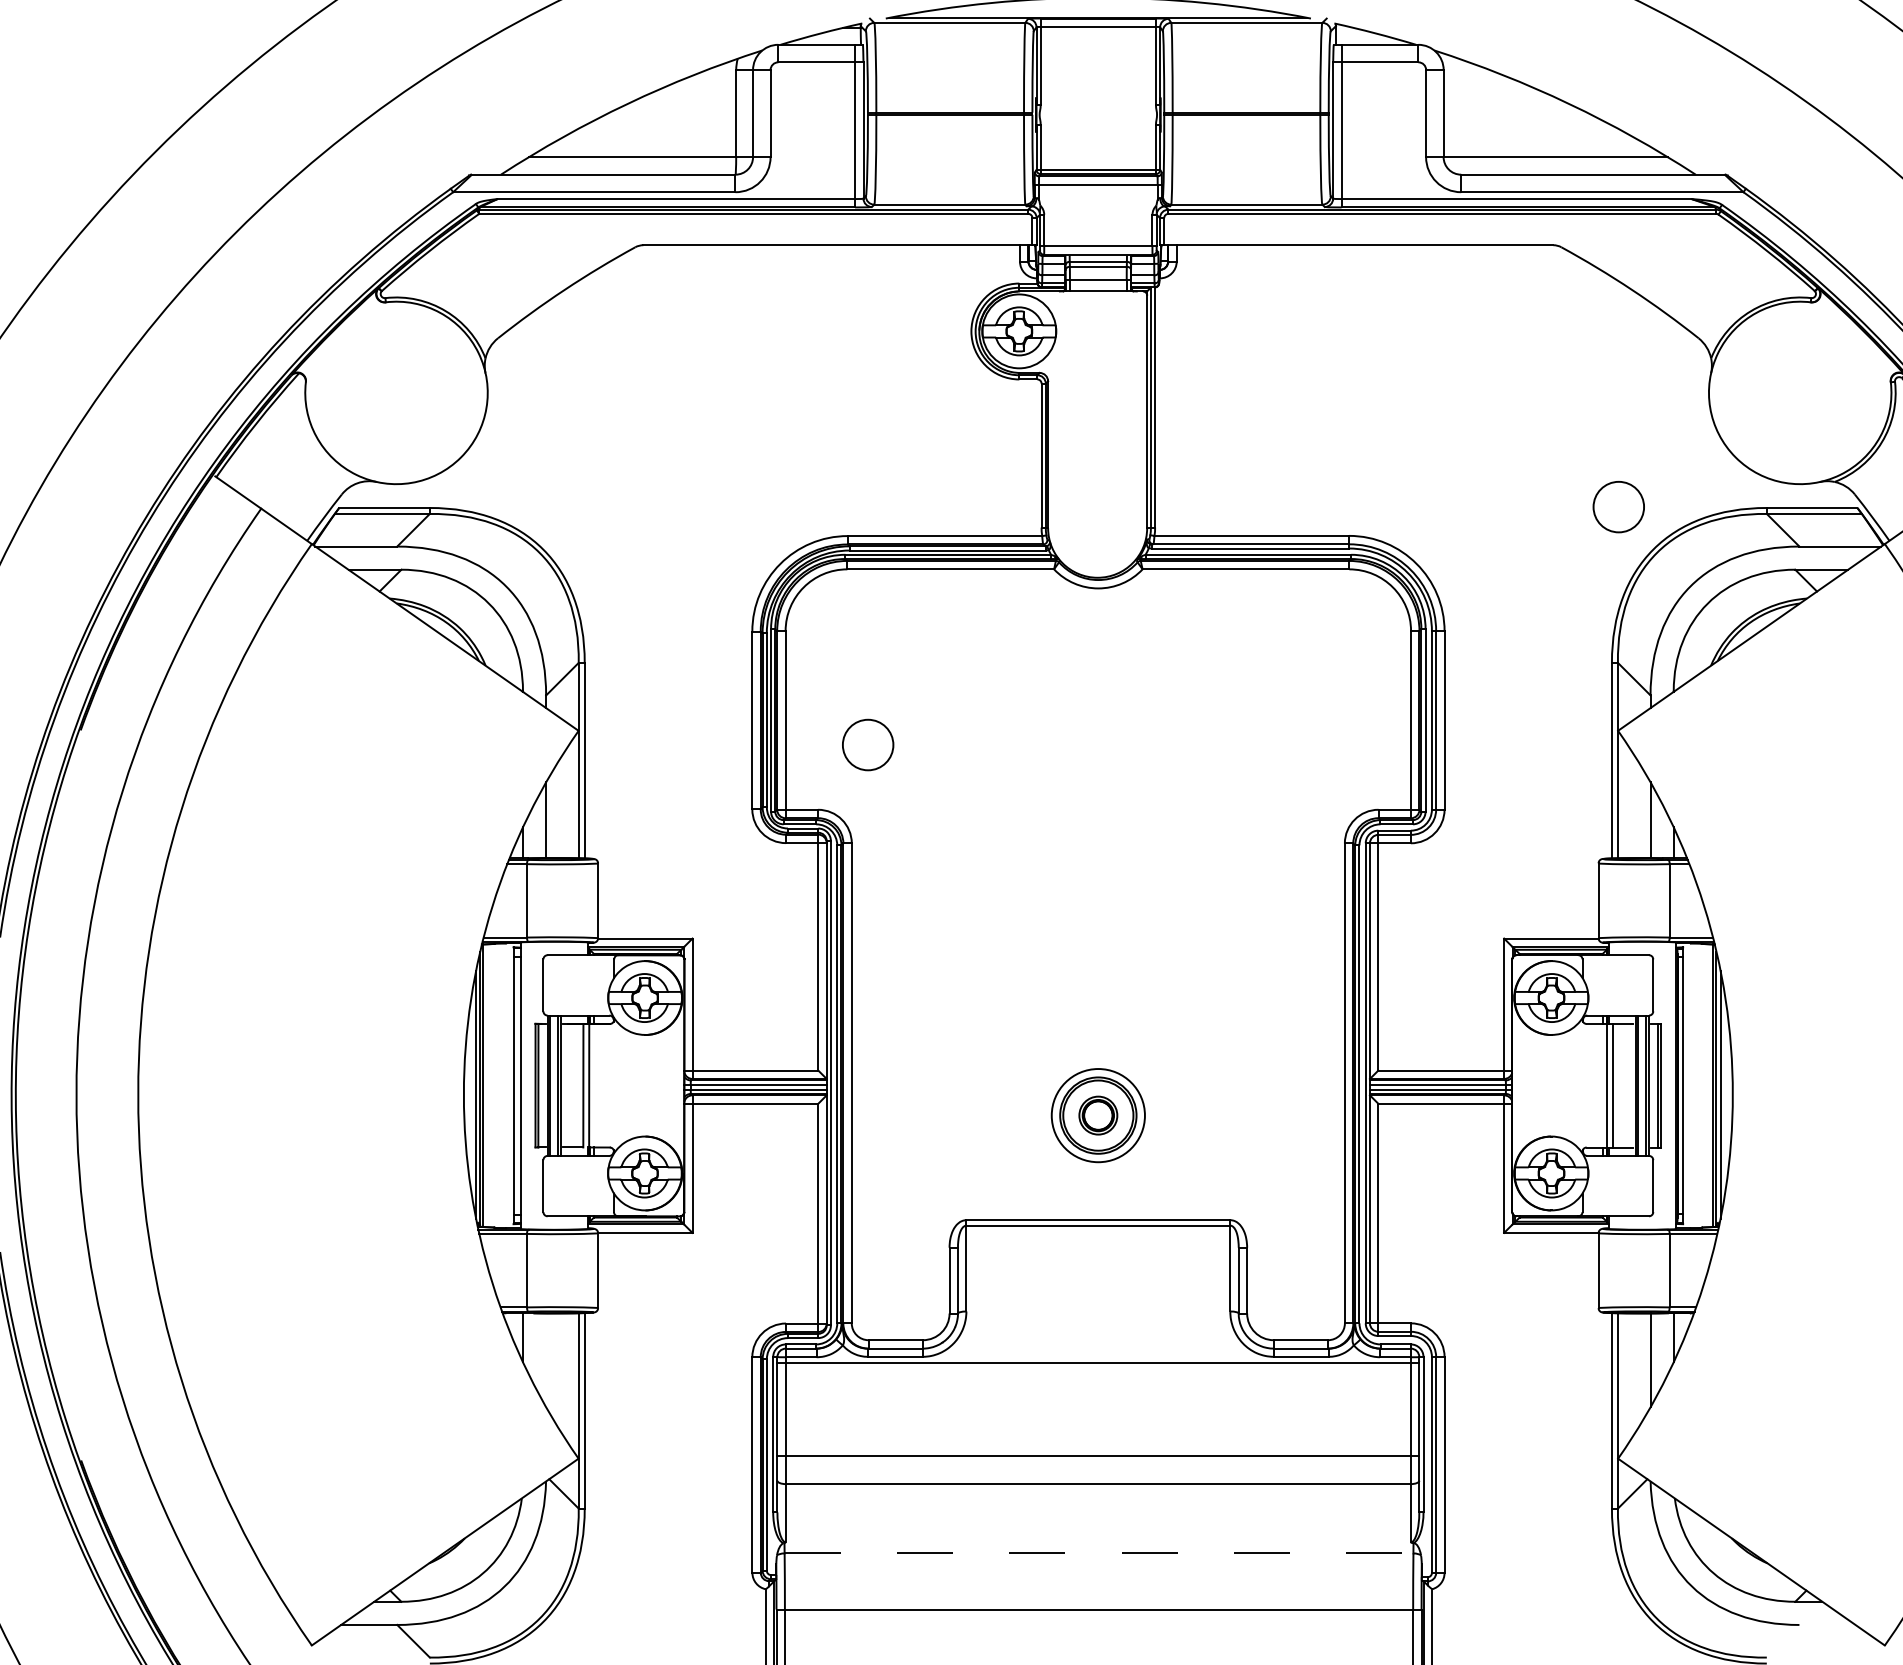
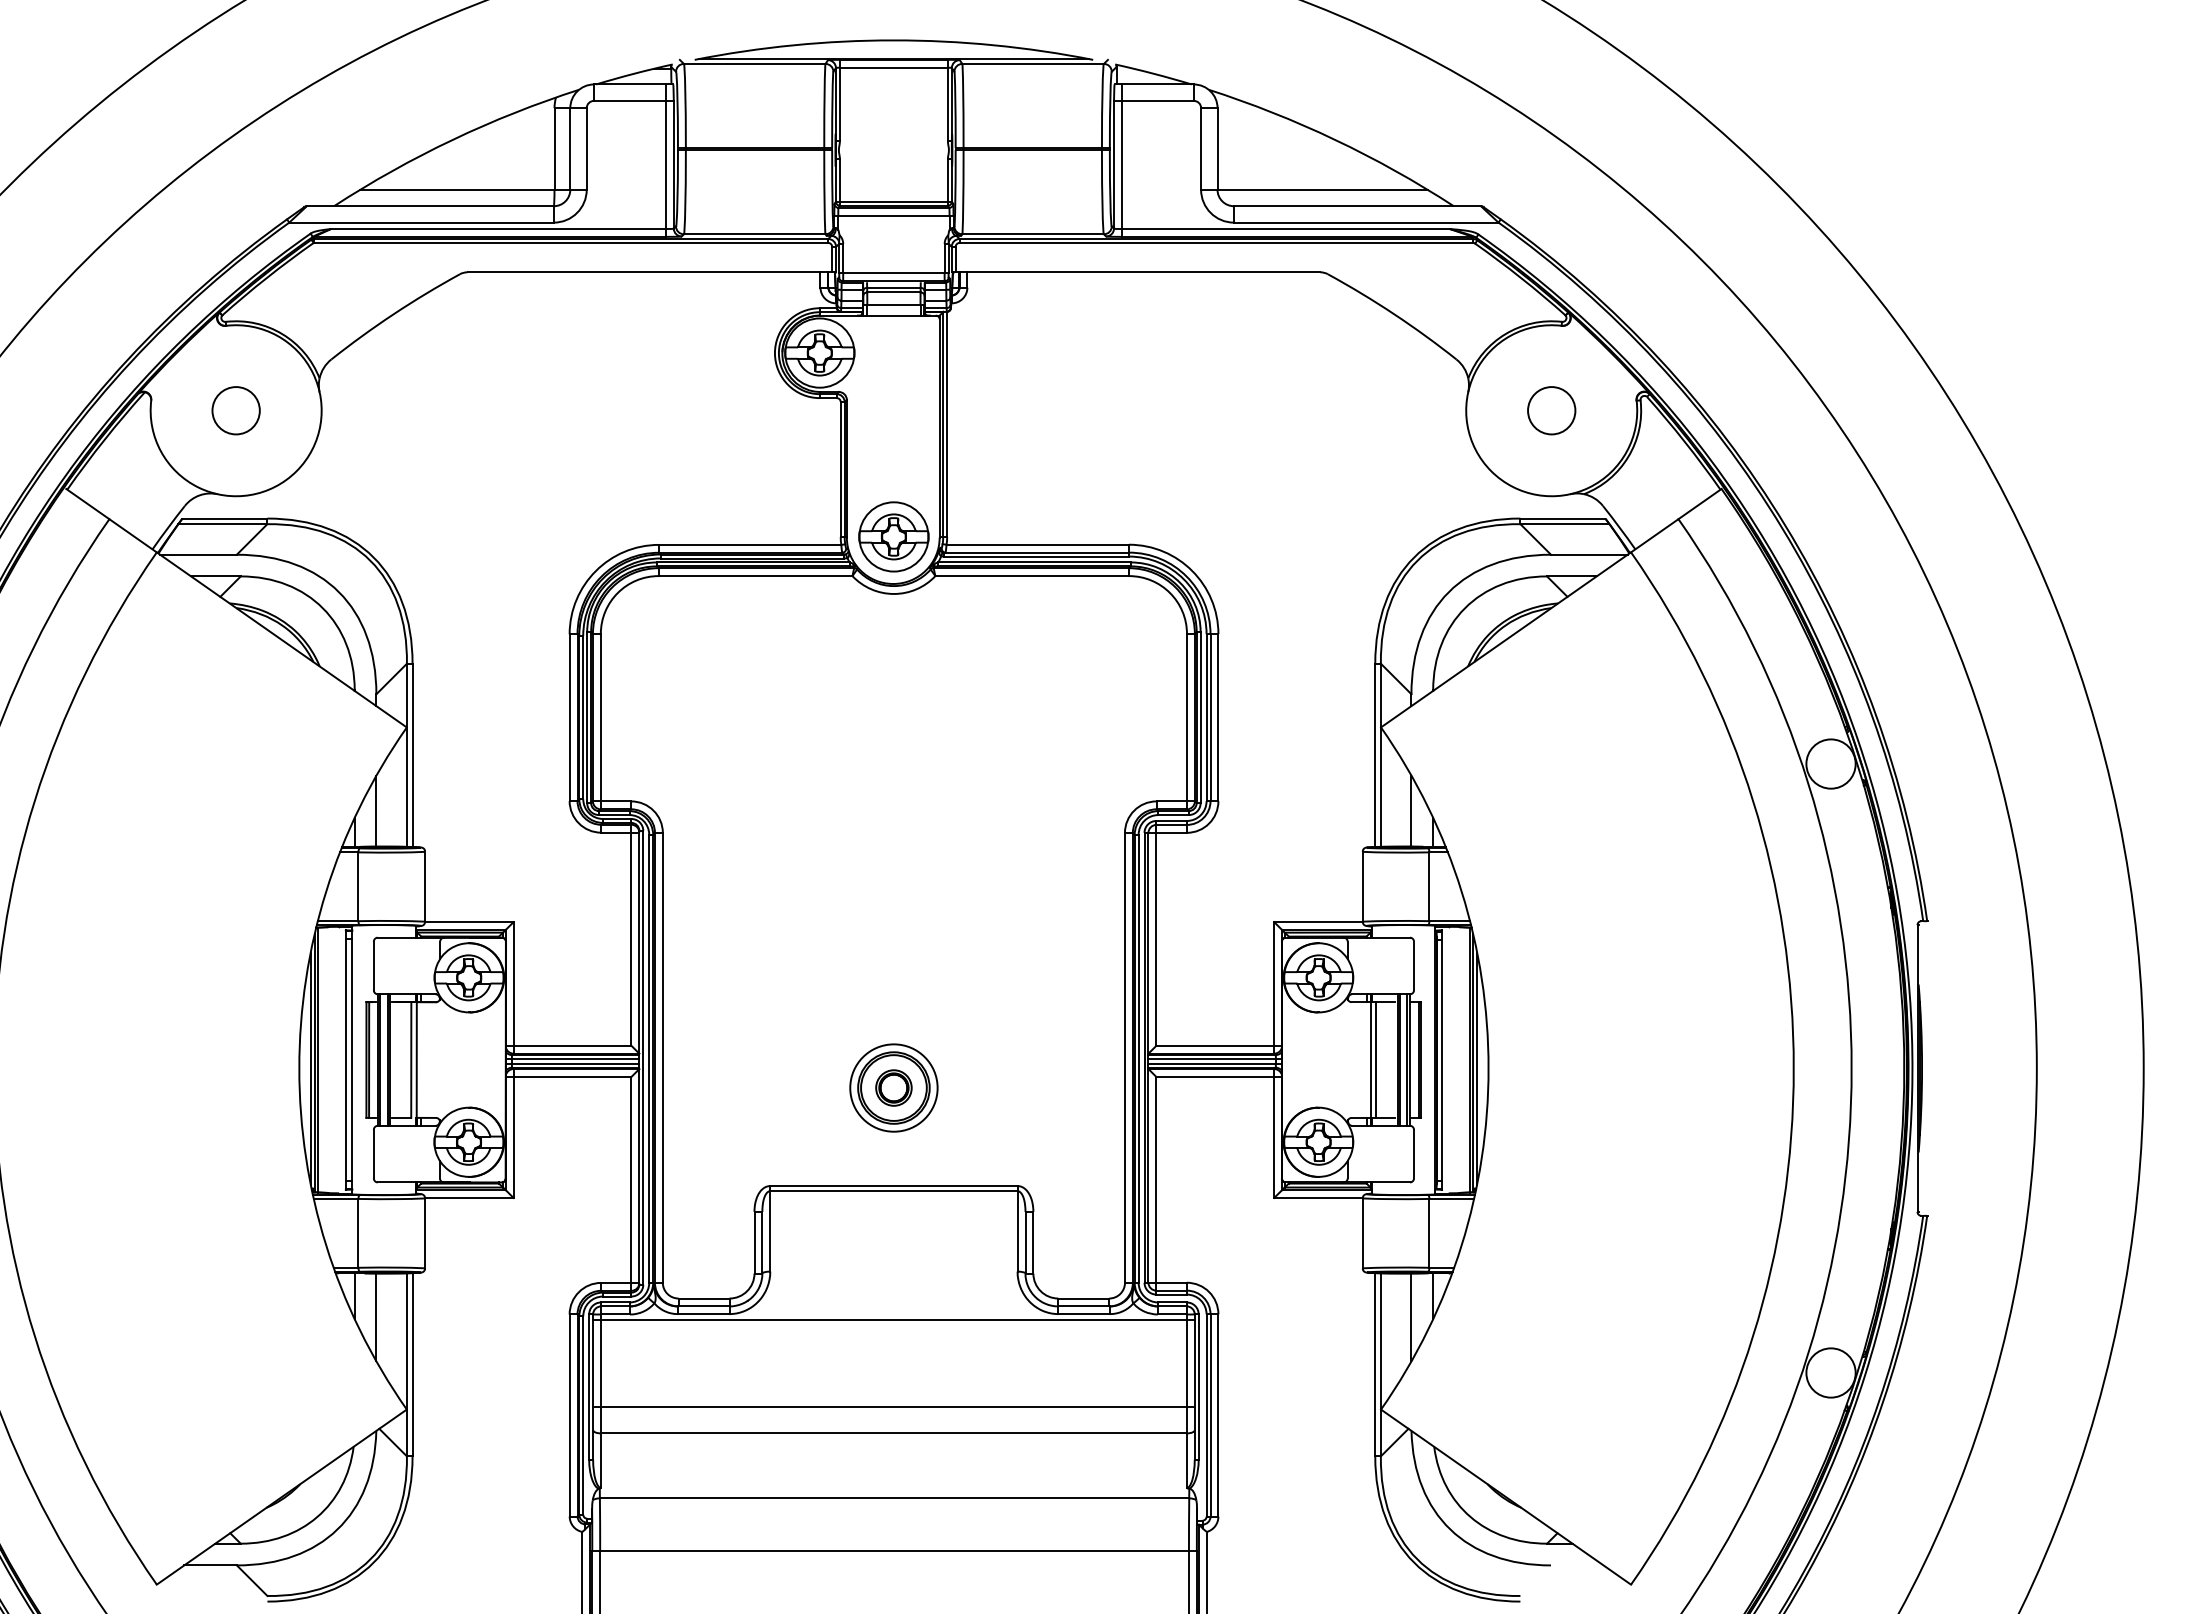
circle: (1618, 506) -> (1551, 410), moved
part: (1097, 527) -> (893, 536), added
circle: (867, 744) -> (235, 410), moved
line: (546, 1360) -> (376, 1317), added
line: (1098, 1553) -> (894, 1498), dashed -> solid

